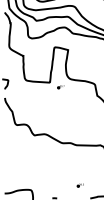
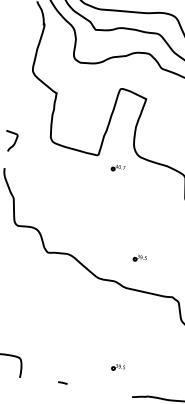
part: (79, 129) -> (137, 258), added

